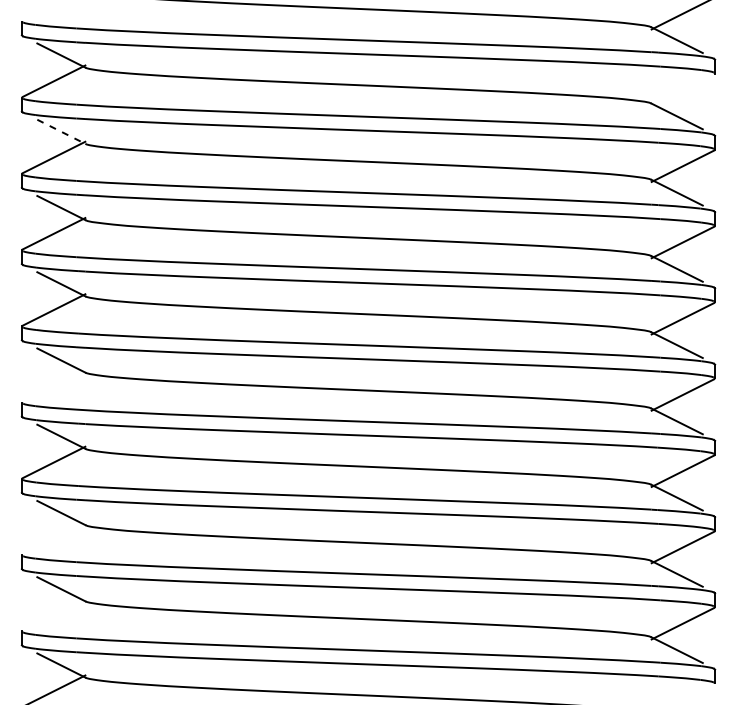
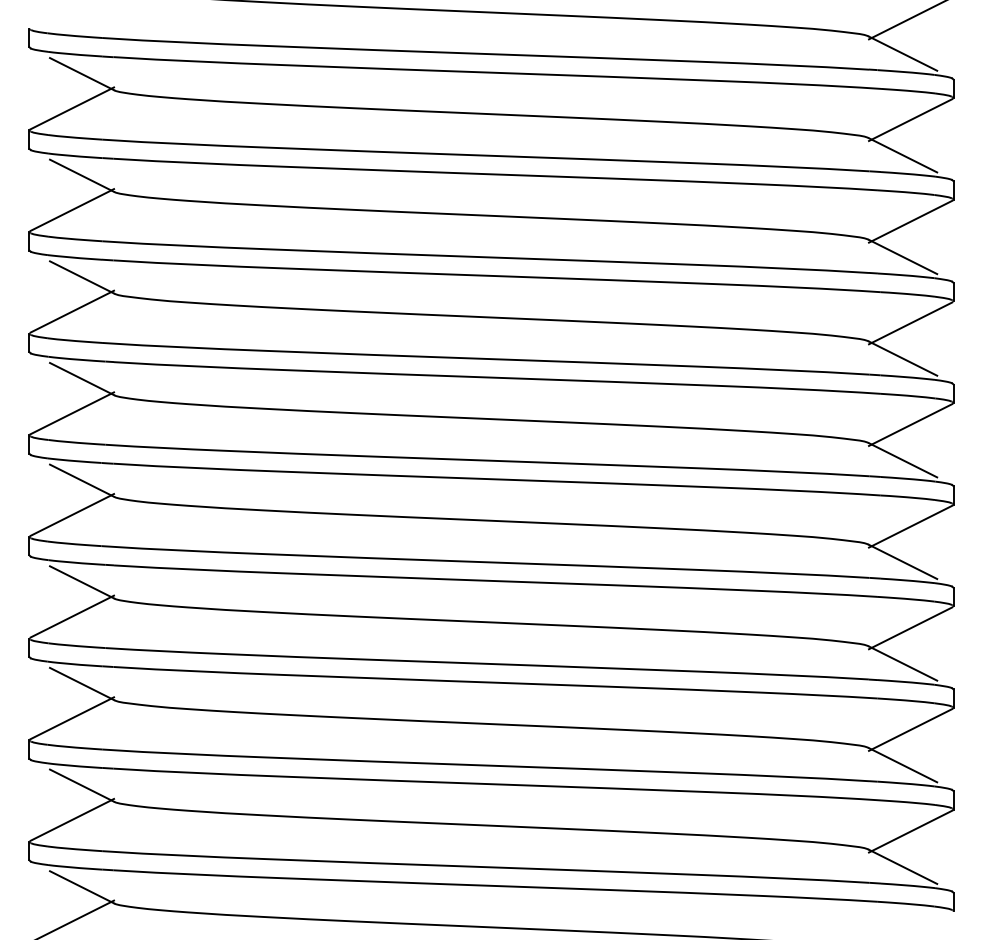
line: (682, 90) -> (910, 120), added
line: (61, 131) -> (82, 175), dashed -> solid
line: (54, 385) -> (72, 514), added
line: (54, 538) -> (72, 718), added
line: (54, 614) -> (72, 819), added

